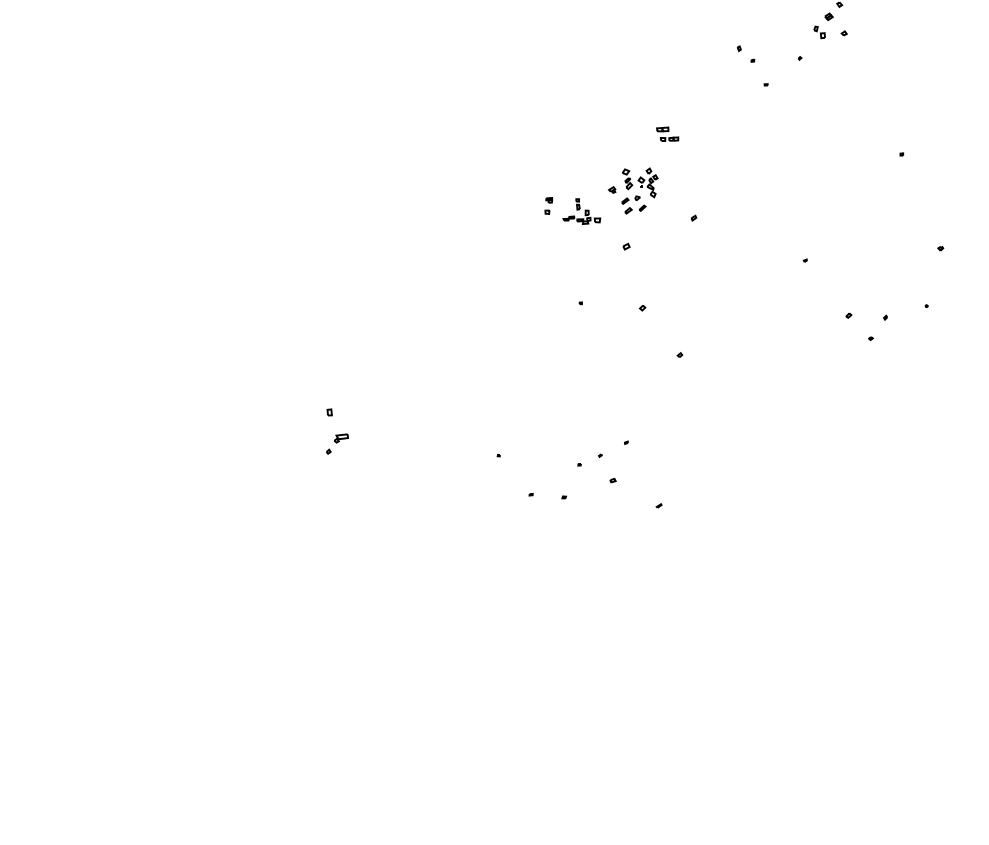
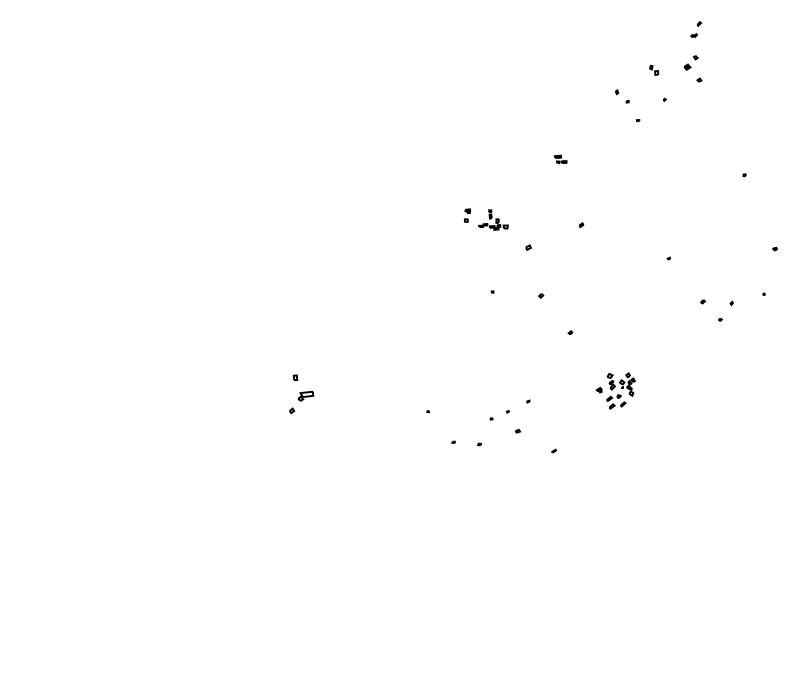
part: (820, 32) -> (654, 70), moved
part: (667, 134) -> (560, 159), size x0.7
part: (632, 190) -> (615, 390), moved
part: (337, 443) -> (301, 402), size x1.4

